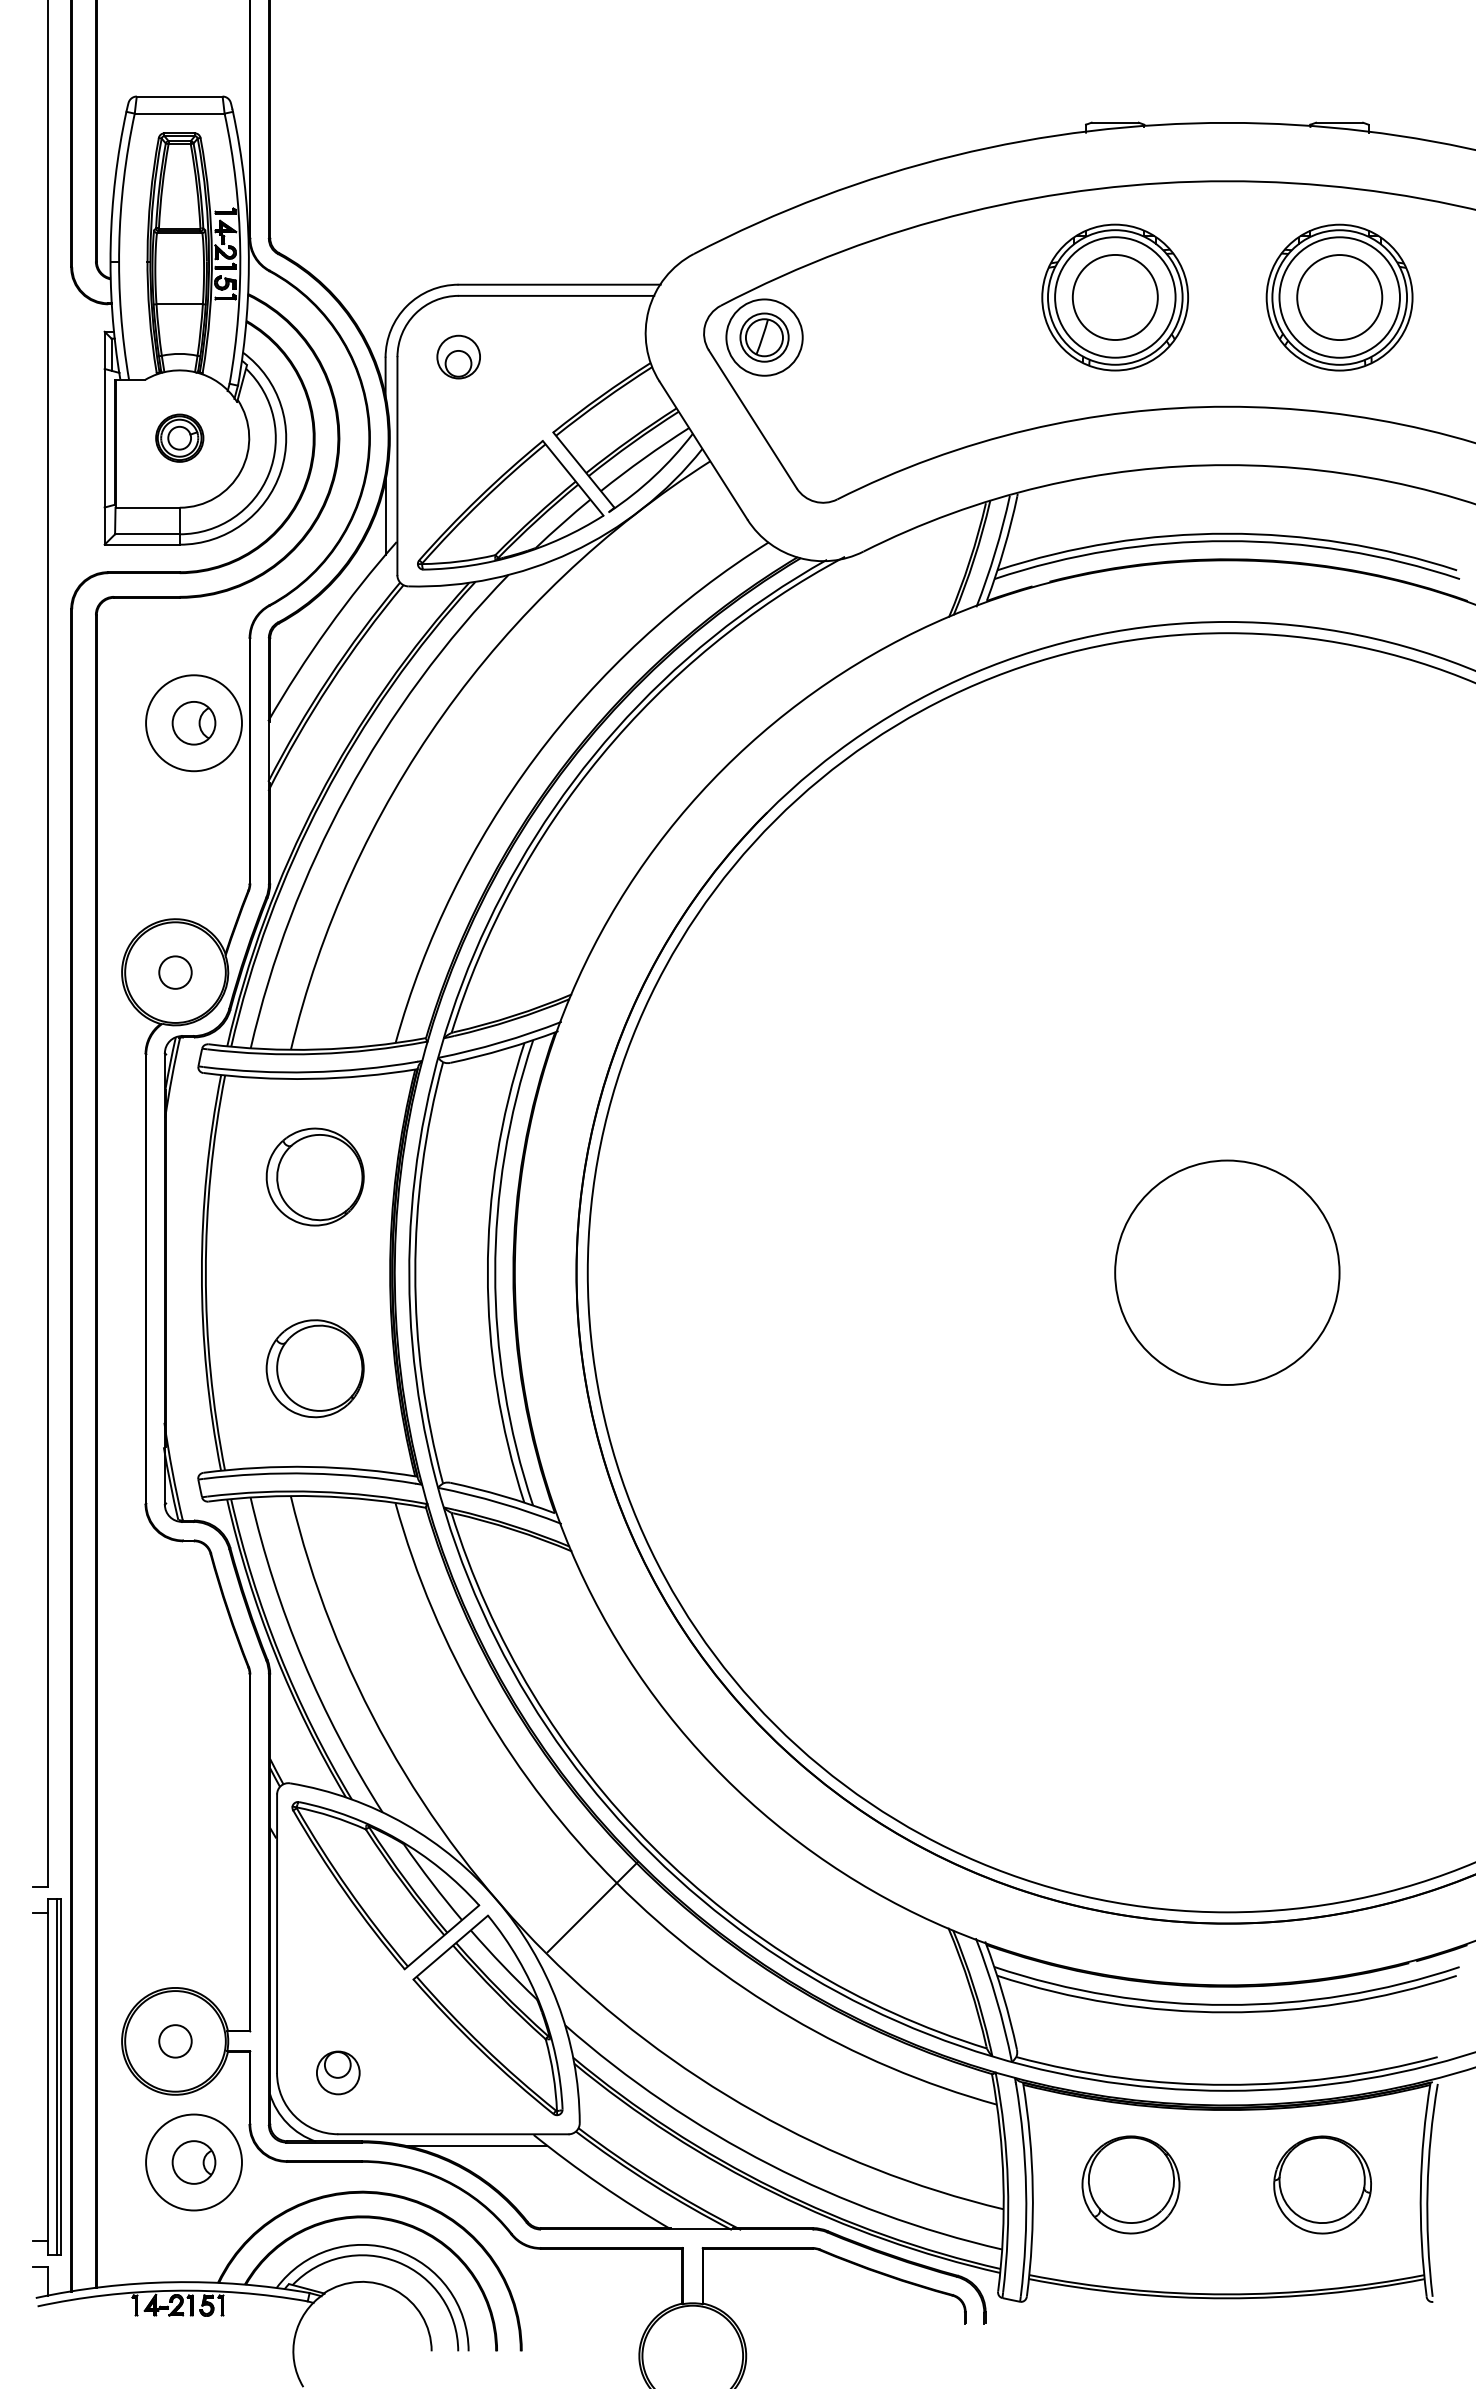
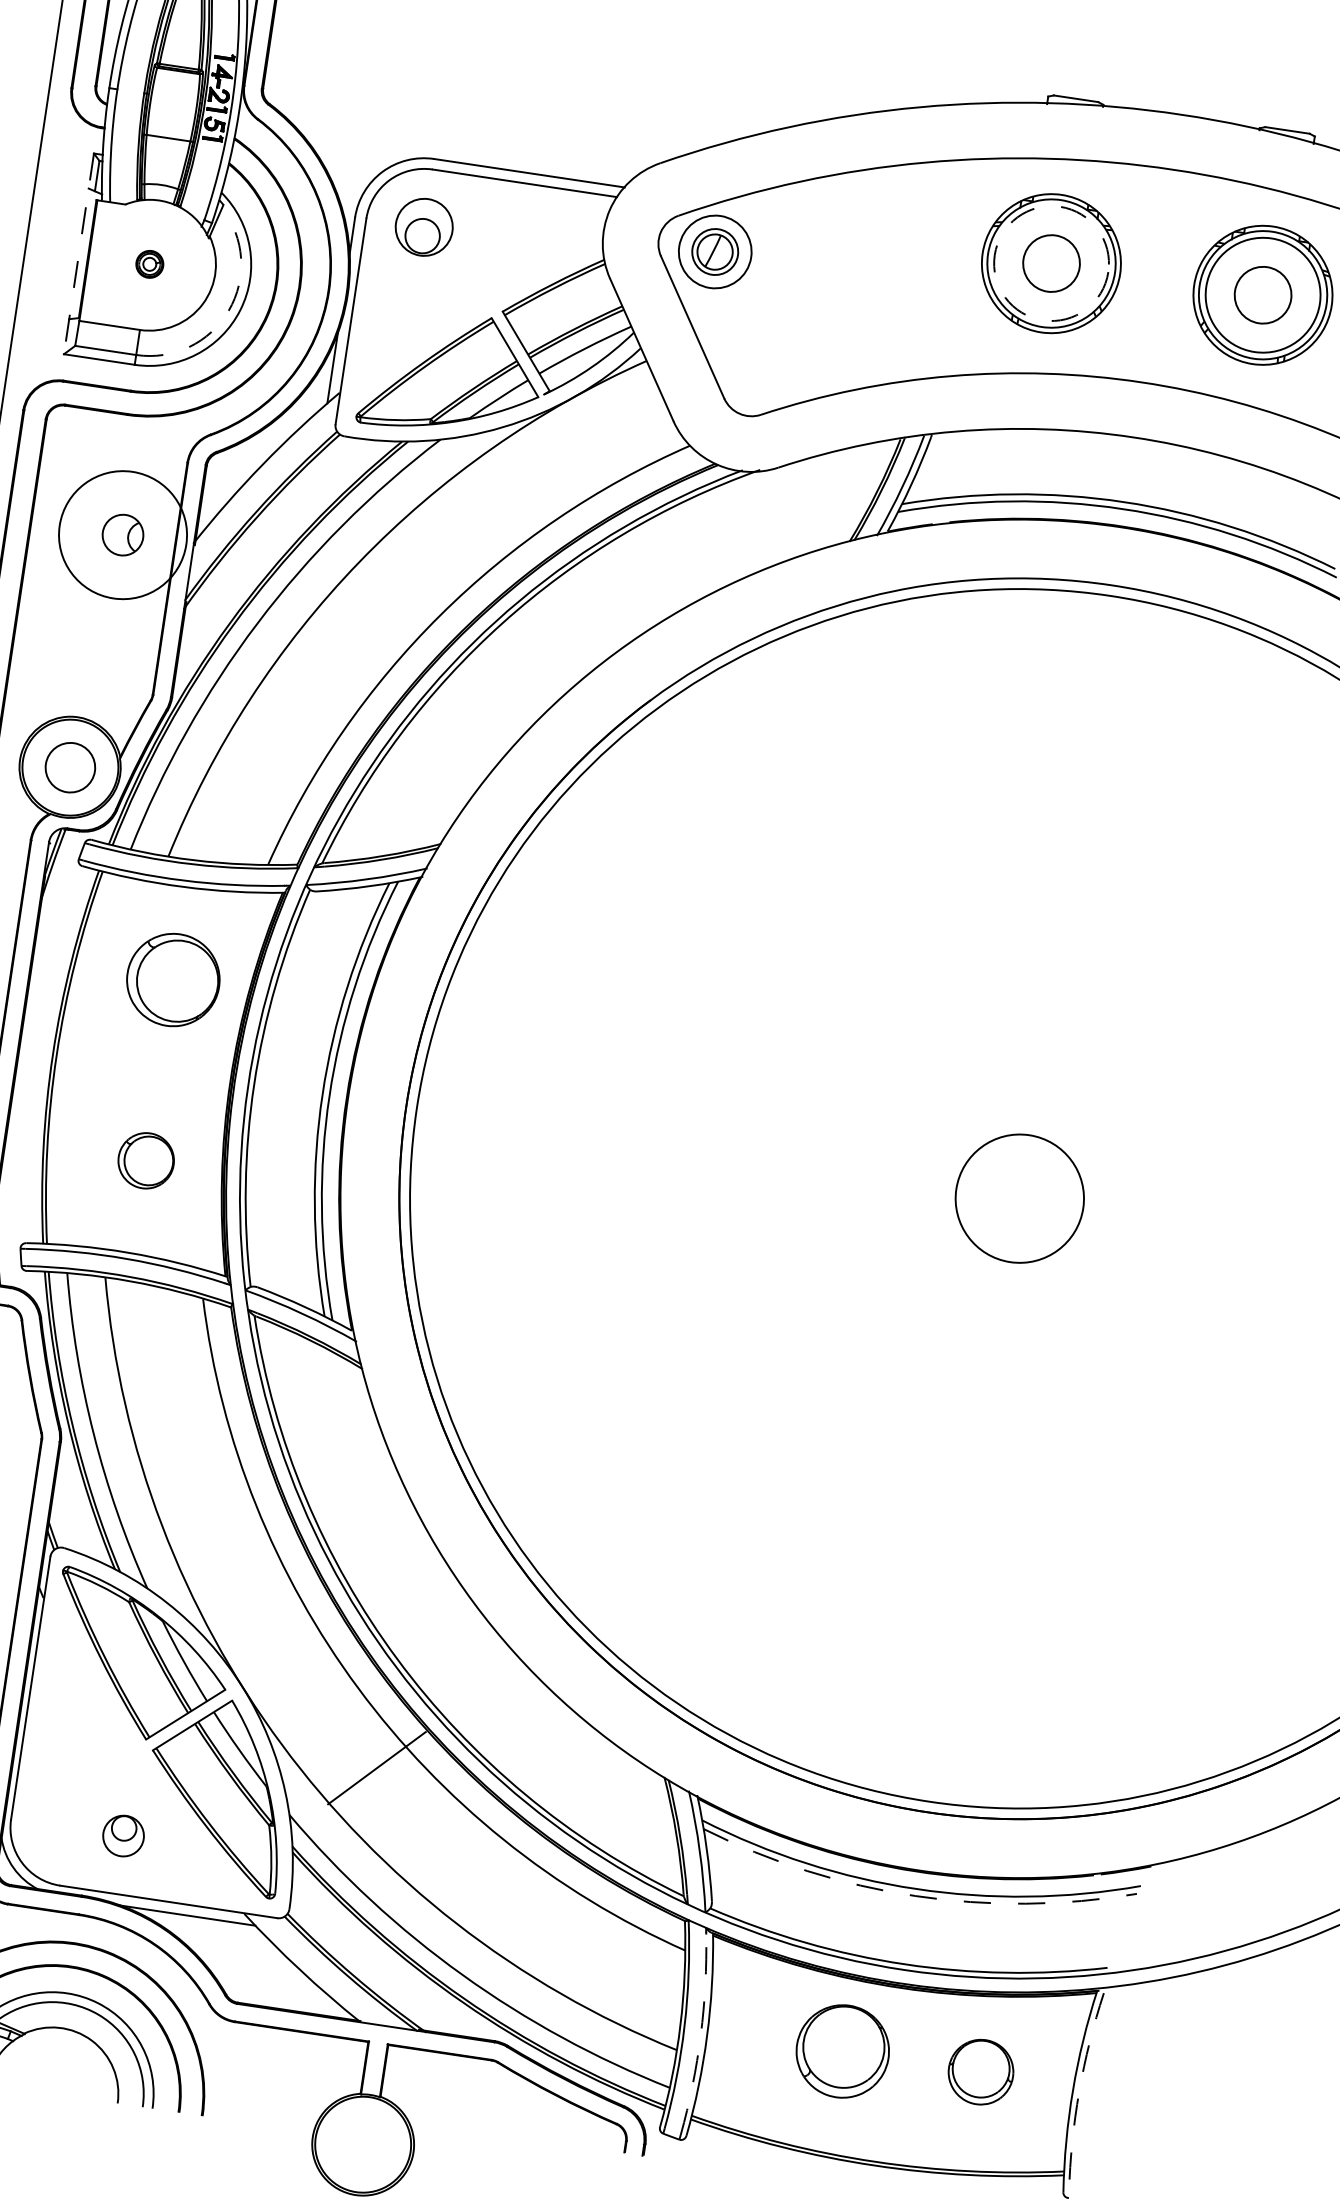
circle: (1114, 297) -> (1050, 263), size x0.7
circle: (1115, 297) -> (1051, 263), solid -> dashed
circle: (1339, 297) -> (1262, 295), size x0.7
part: (458, 356) -> (424, 226), size x1.4
part: (179, 437) -> (149, 263), size x0.6
line: (104, 438) -> (78, 254), solid -> dashed
arc: (268, 473) -> (228, 310), solid -> dashed
circle: (193, 723) -> (122, 535), size x1.4
circle: (175, 972) -> (70, 767), size x1.6
circle: (1227, 1272) -> (1019, 1198), size x0.6
part: (314, 1368) -> (145, 1160), size x0.6
line: (592, 1907) -> (376, 1768), moved
arc: (1226, 2012) -> (914, 1896), solid -> dashed
part: (338, 2072) -> (123, 1835), moved
part: (1130, 2184) -> (842, 2051), moved
part: (1322, 2184) -> (980, 2071), size x0.7
arc: (1026, 2190) -> (701, 2035), solid -> dashed
arc: (1427, 2190) -> (1079, 2092), solid -> dashed

